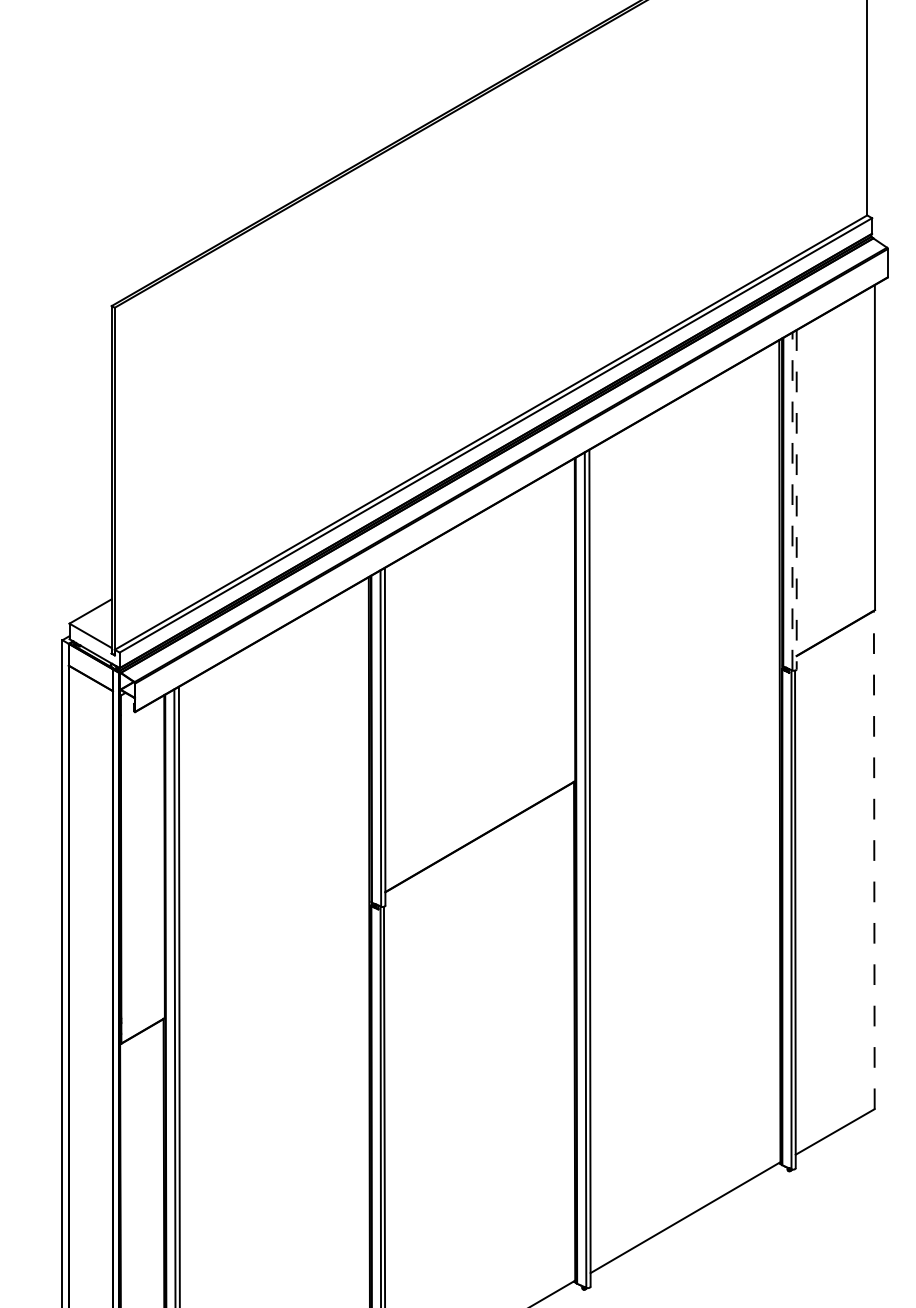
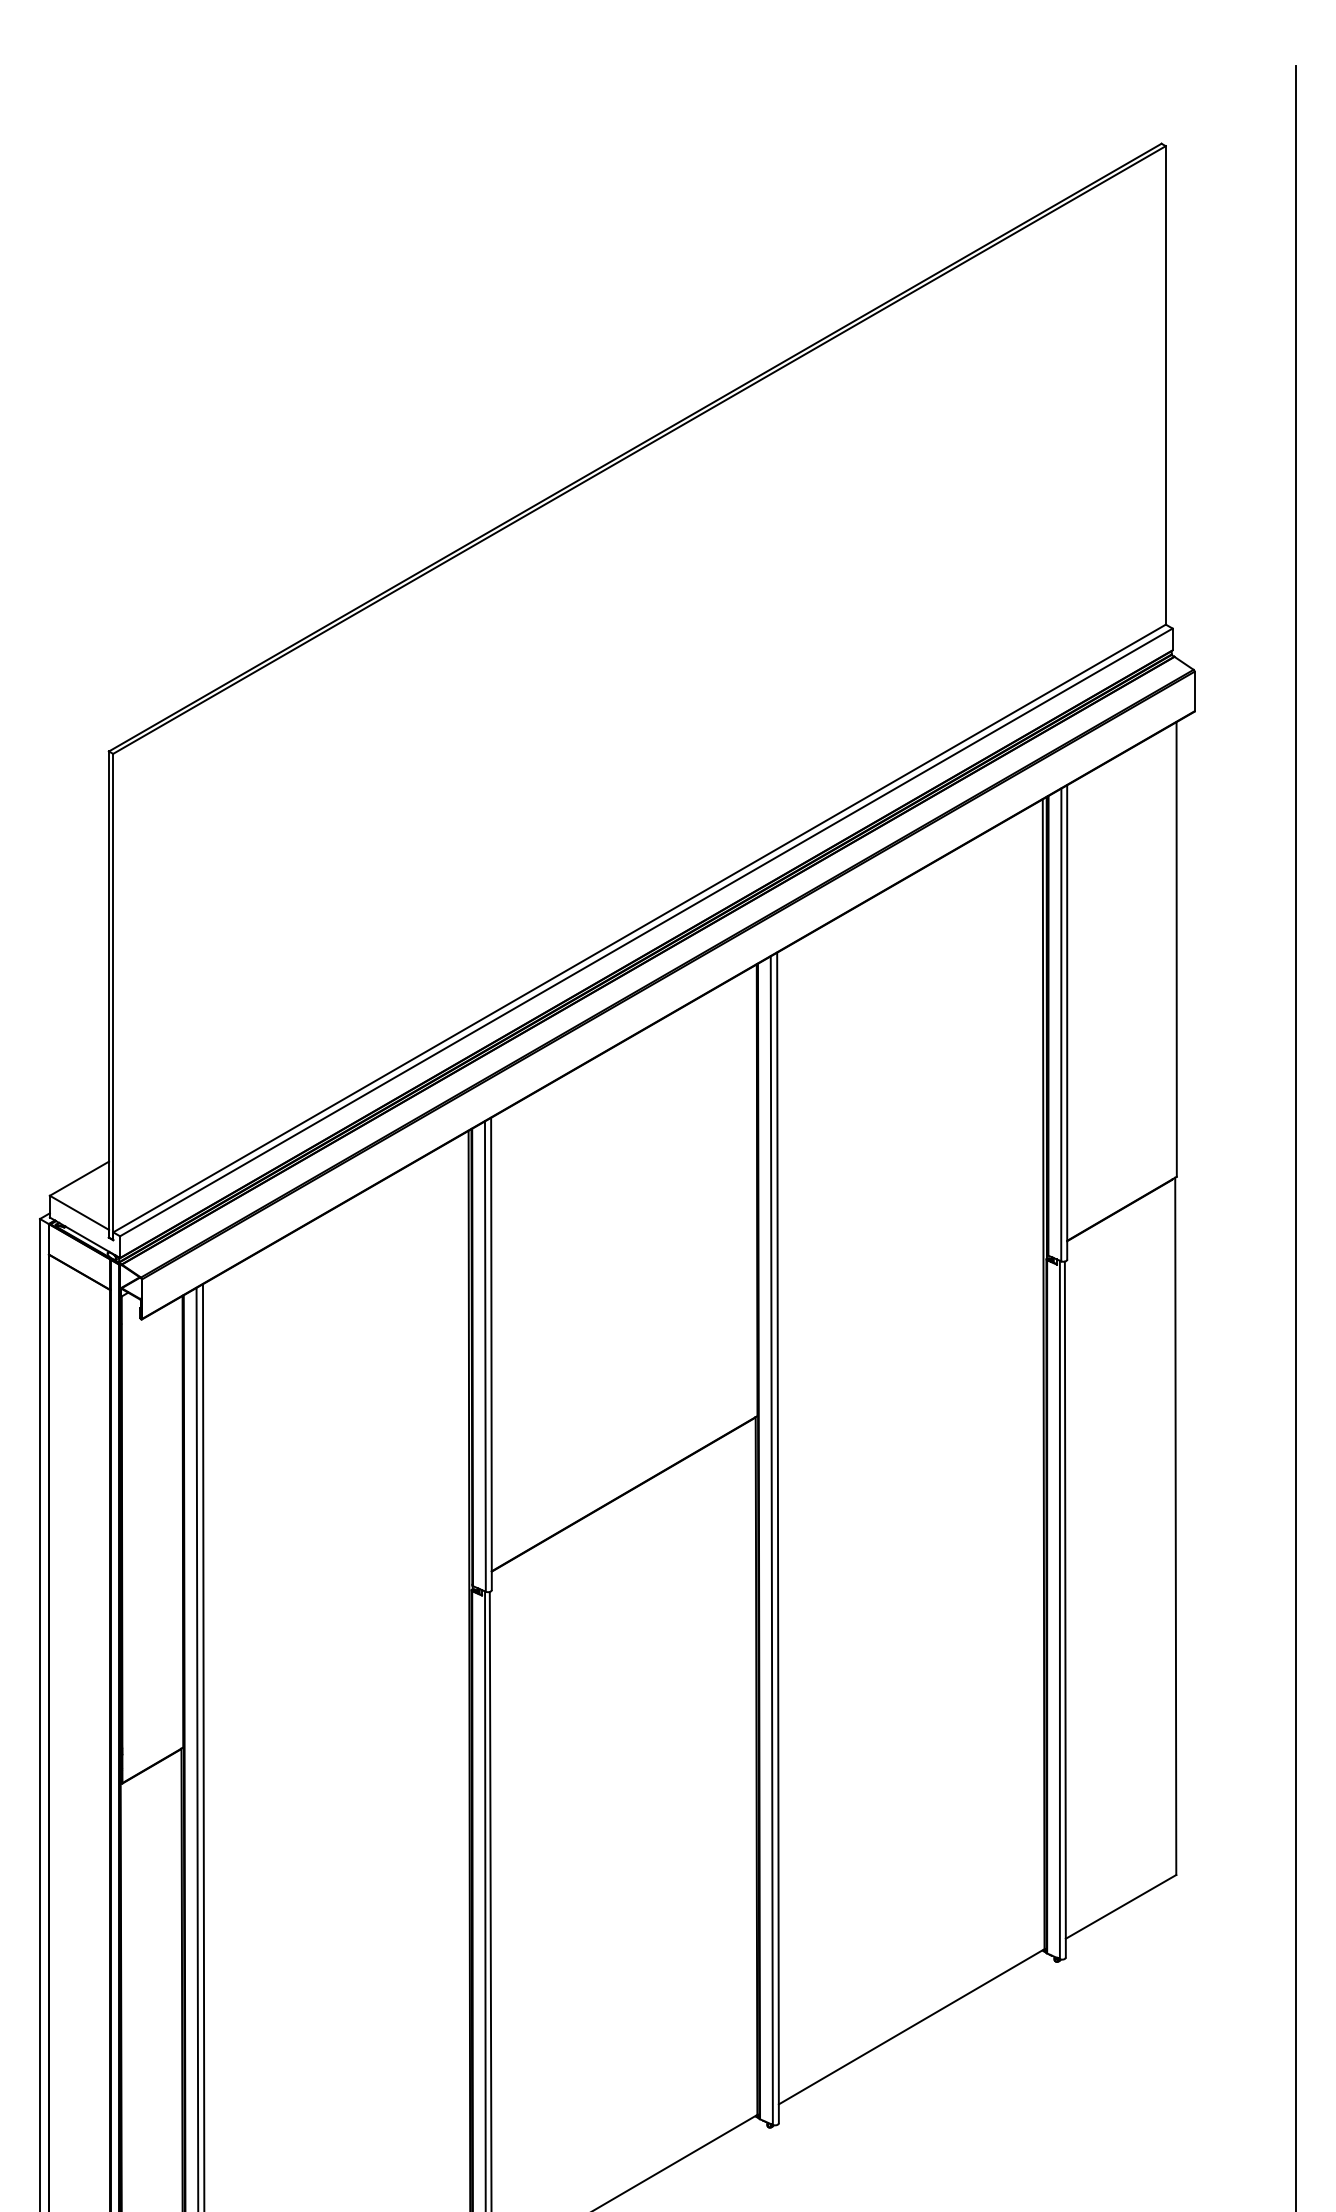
line: (796, 499) -> (1067, 1022), dashed -> solid
line: (792, 501) -> (1061, 1024), dashed -> solid
line: (874, 860) -> (1175, 1526), dashed -> solid

